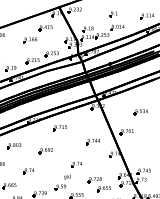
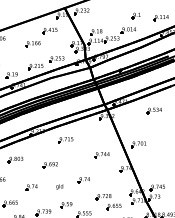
part: (112, 14) -> (135, 15), moved
part: (140, 111) -> (153, 110), moved
text: (67, 176) -> (59, 186), moved

